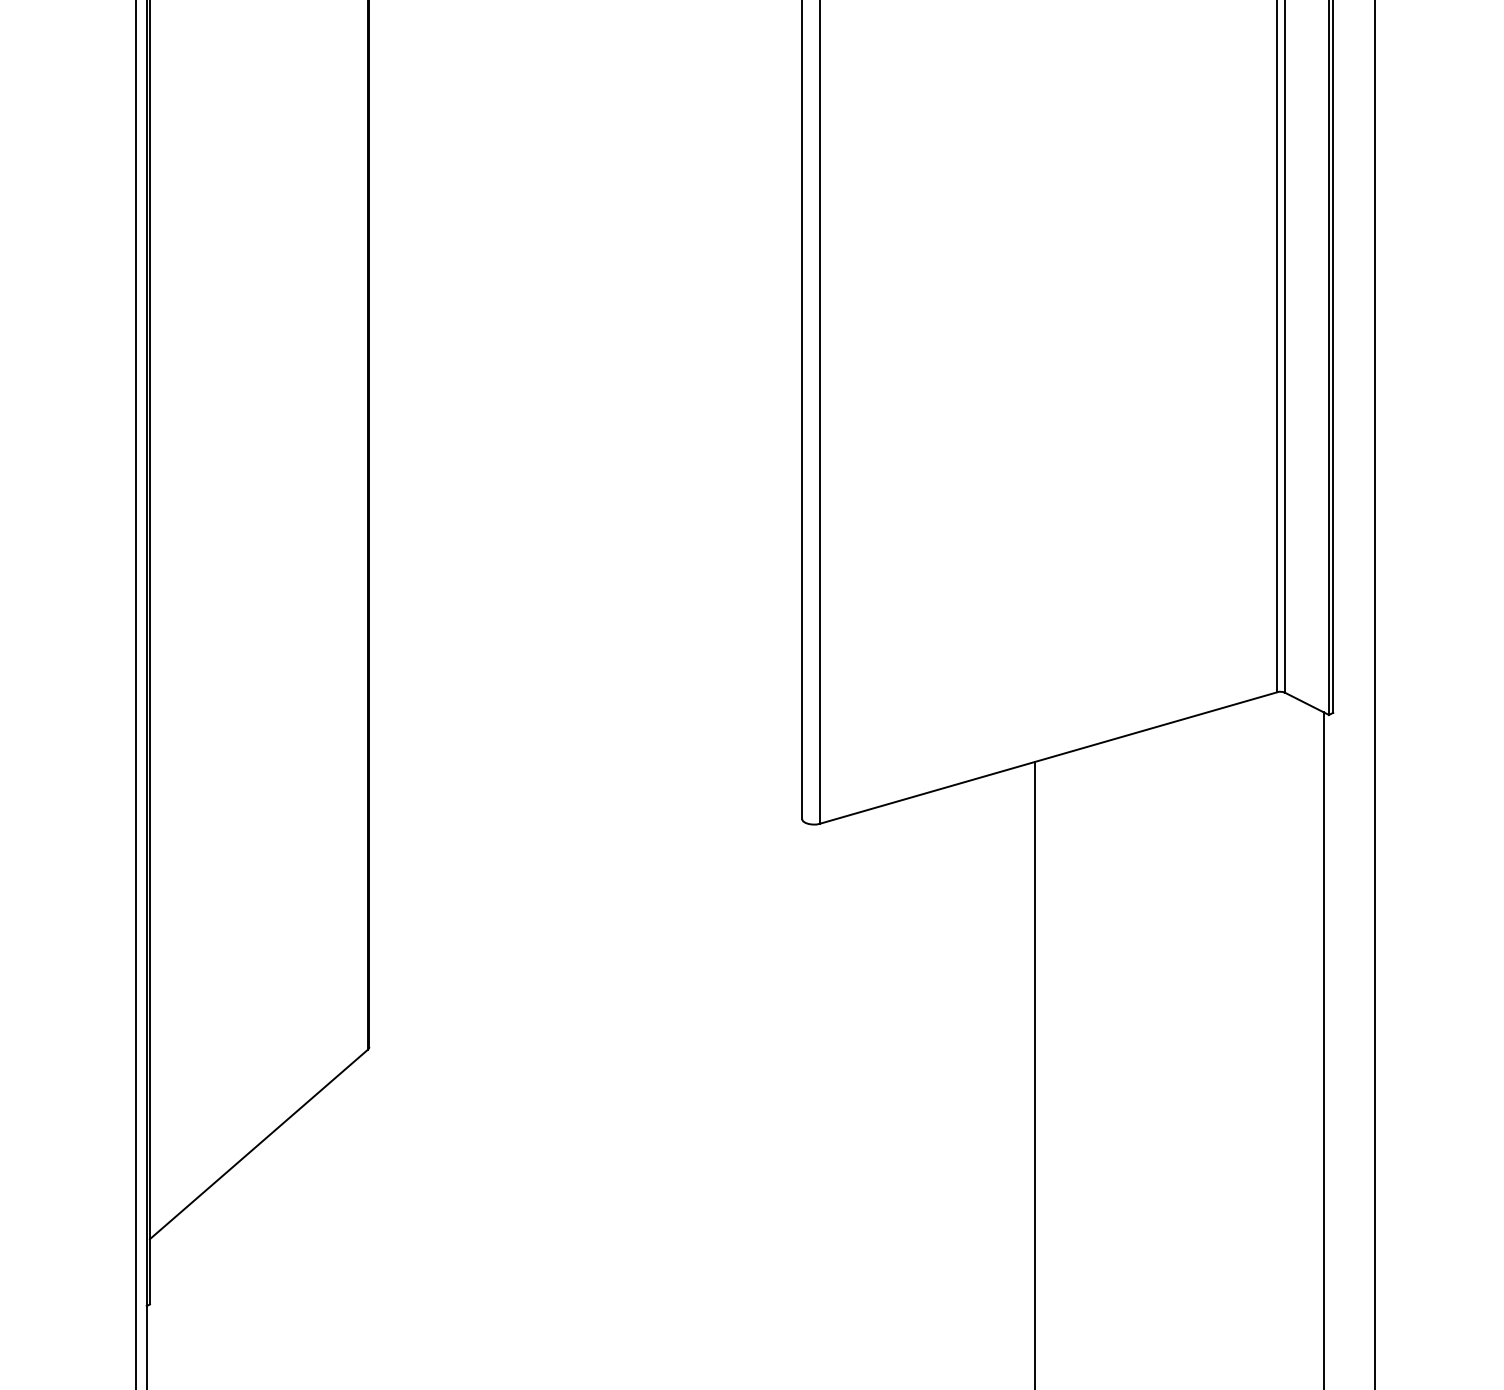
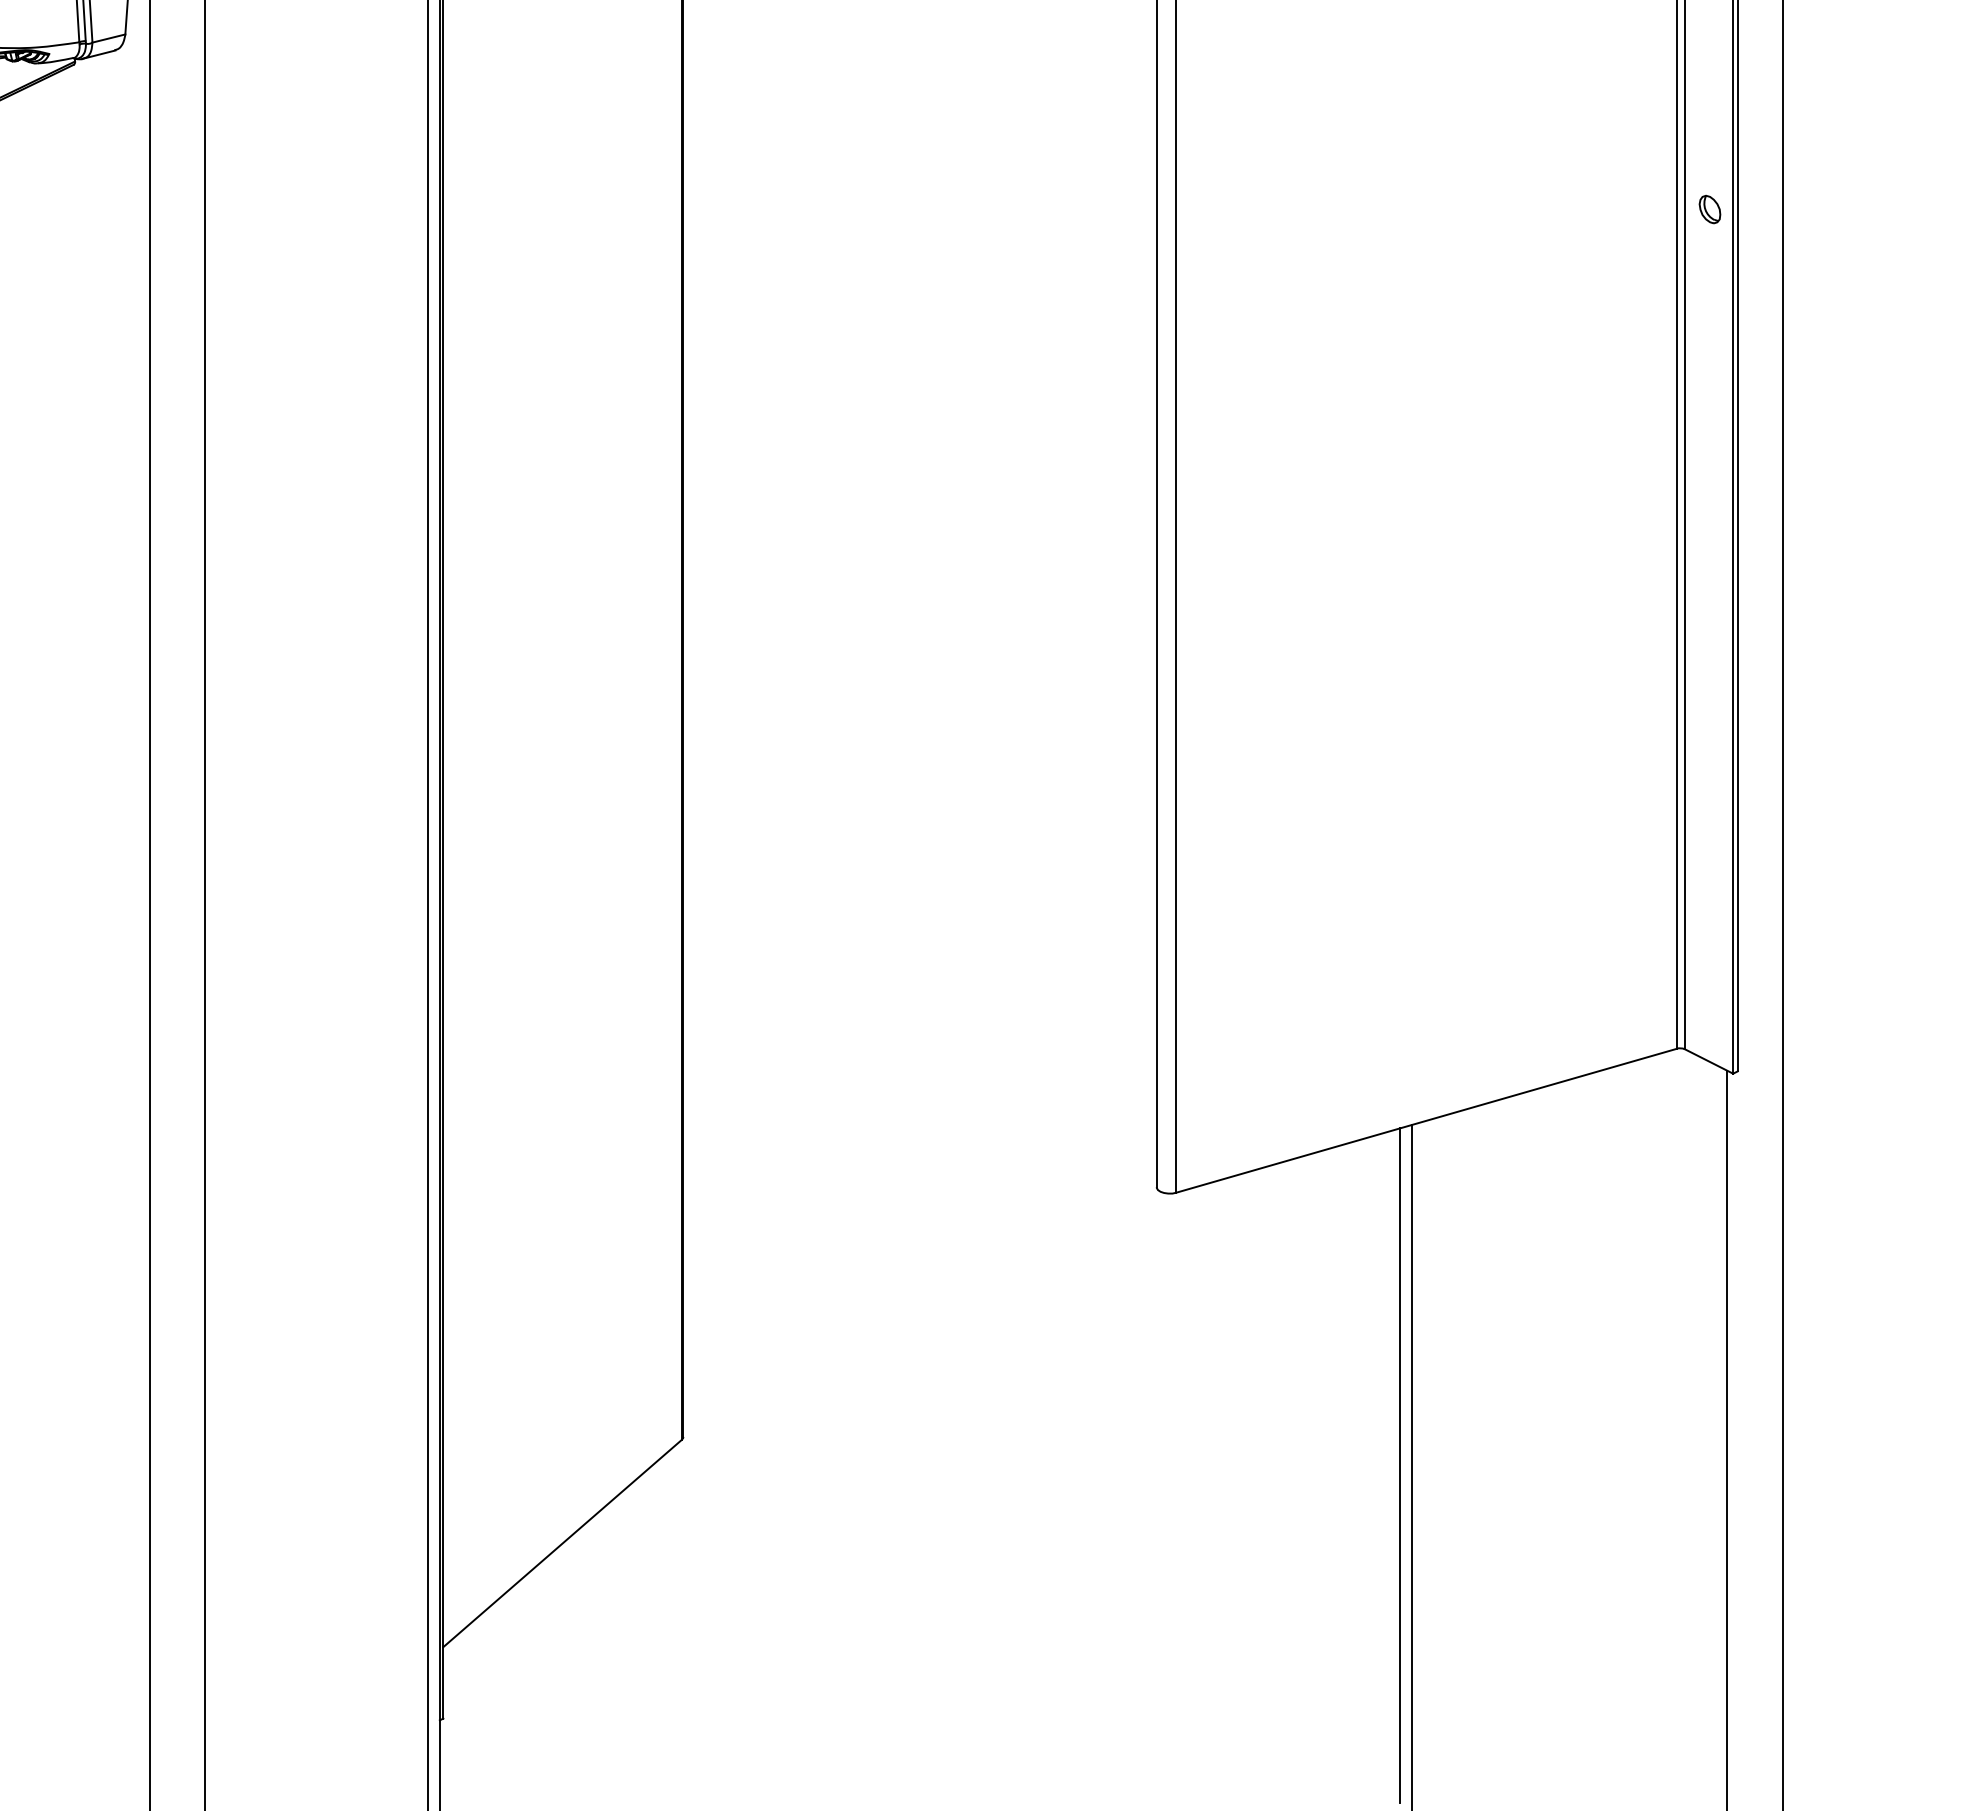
line: (1024, 1073) -> (1400, 1465), added

